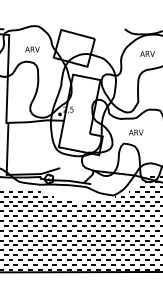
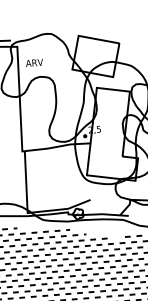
text: (32, 49) -> (34, 62), moved

